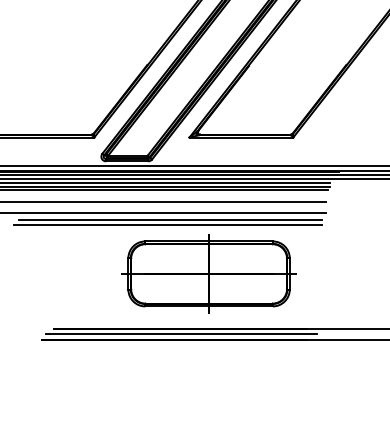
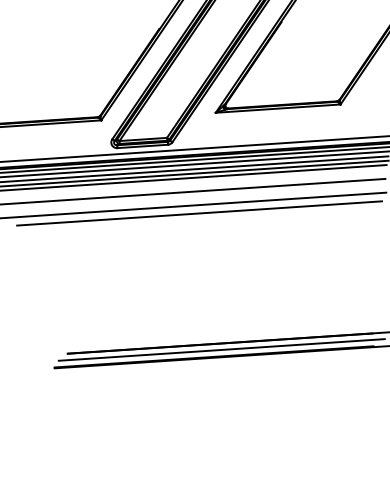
line: (168, 224) -> (197, 219), removed
part: (208, 273) -> (249, 274), removed

